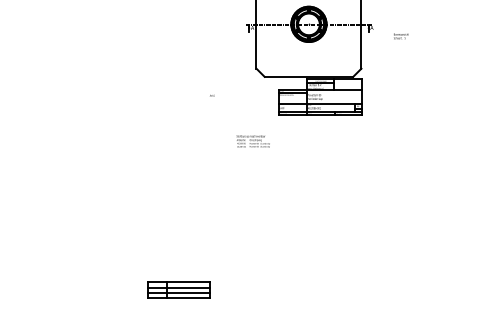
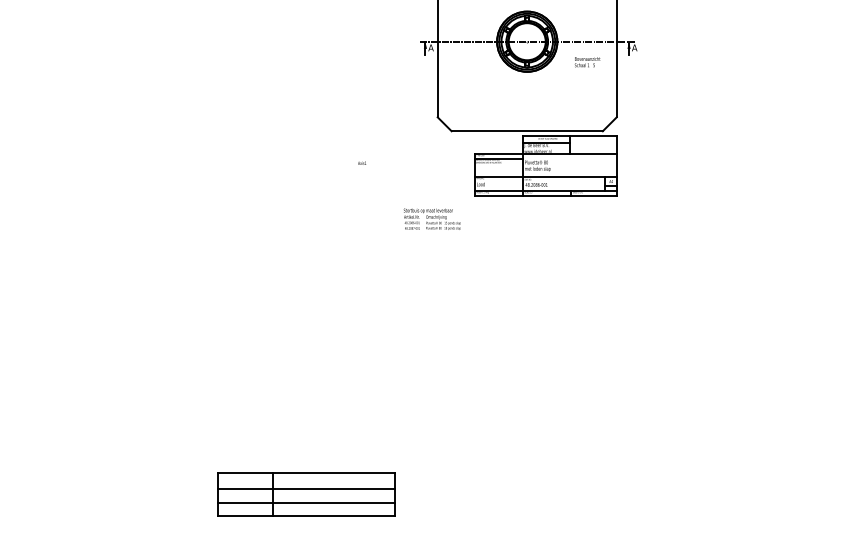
text: (401, 36) -> (587, 62), moved
text: (252, 141) -> (430, 219), moved
part: (178, 289) -> (304, 494), size x1.67

